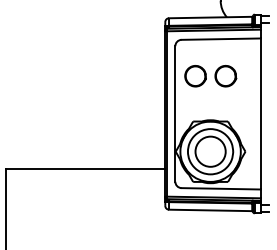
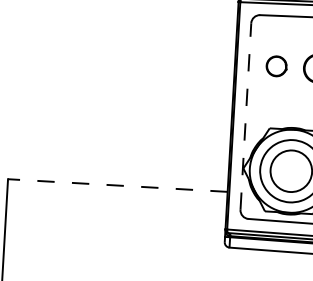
part: (195, 76) -> (276, 66), size x0.7
line: (175, 113) -> (246, 115), solid -> dashed
line: (85, 169) -> (117, 185), solid -> dashed

